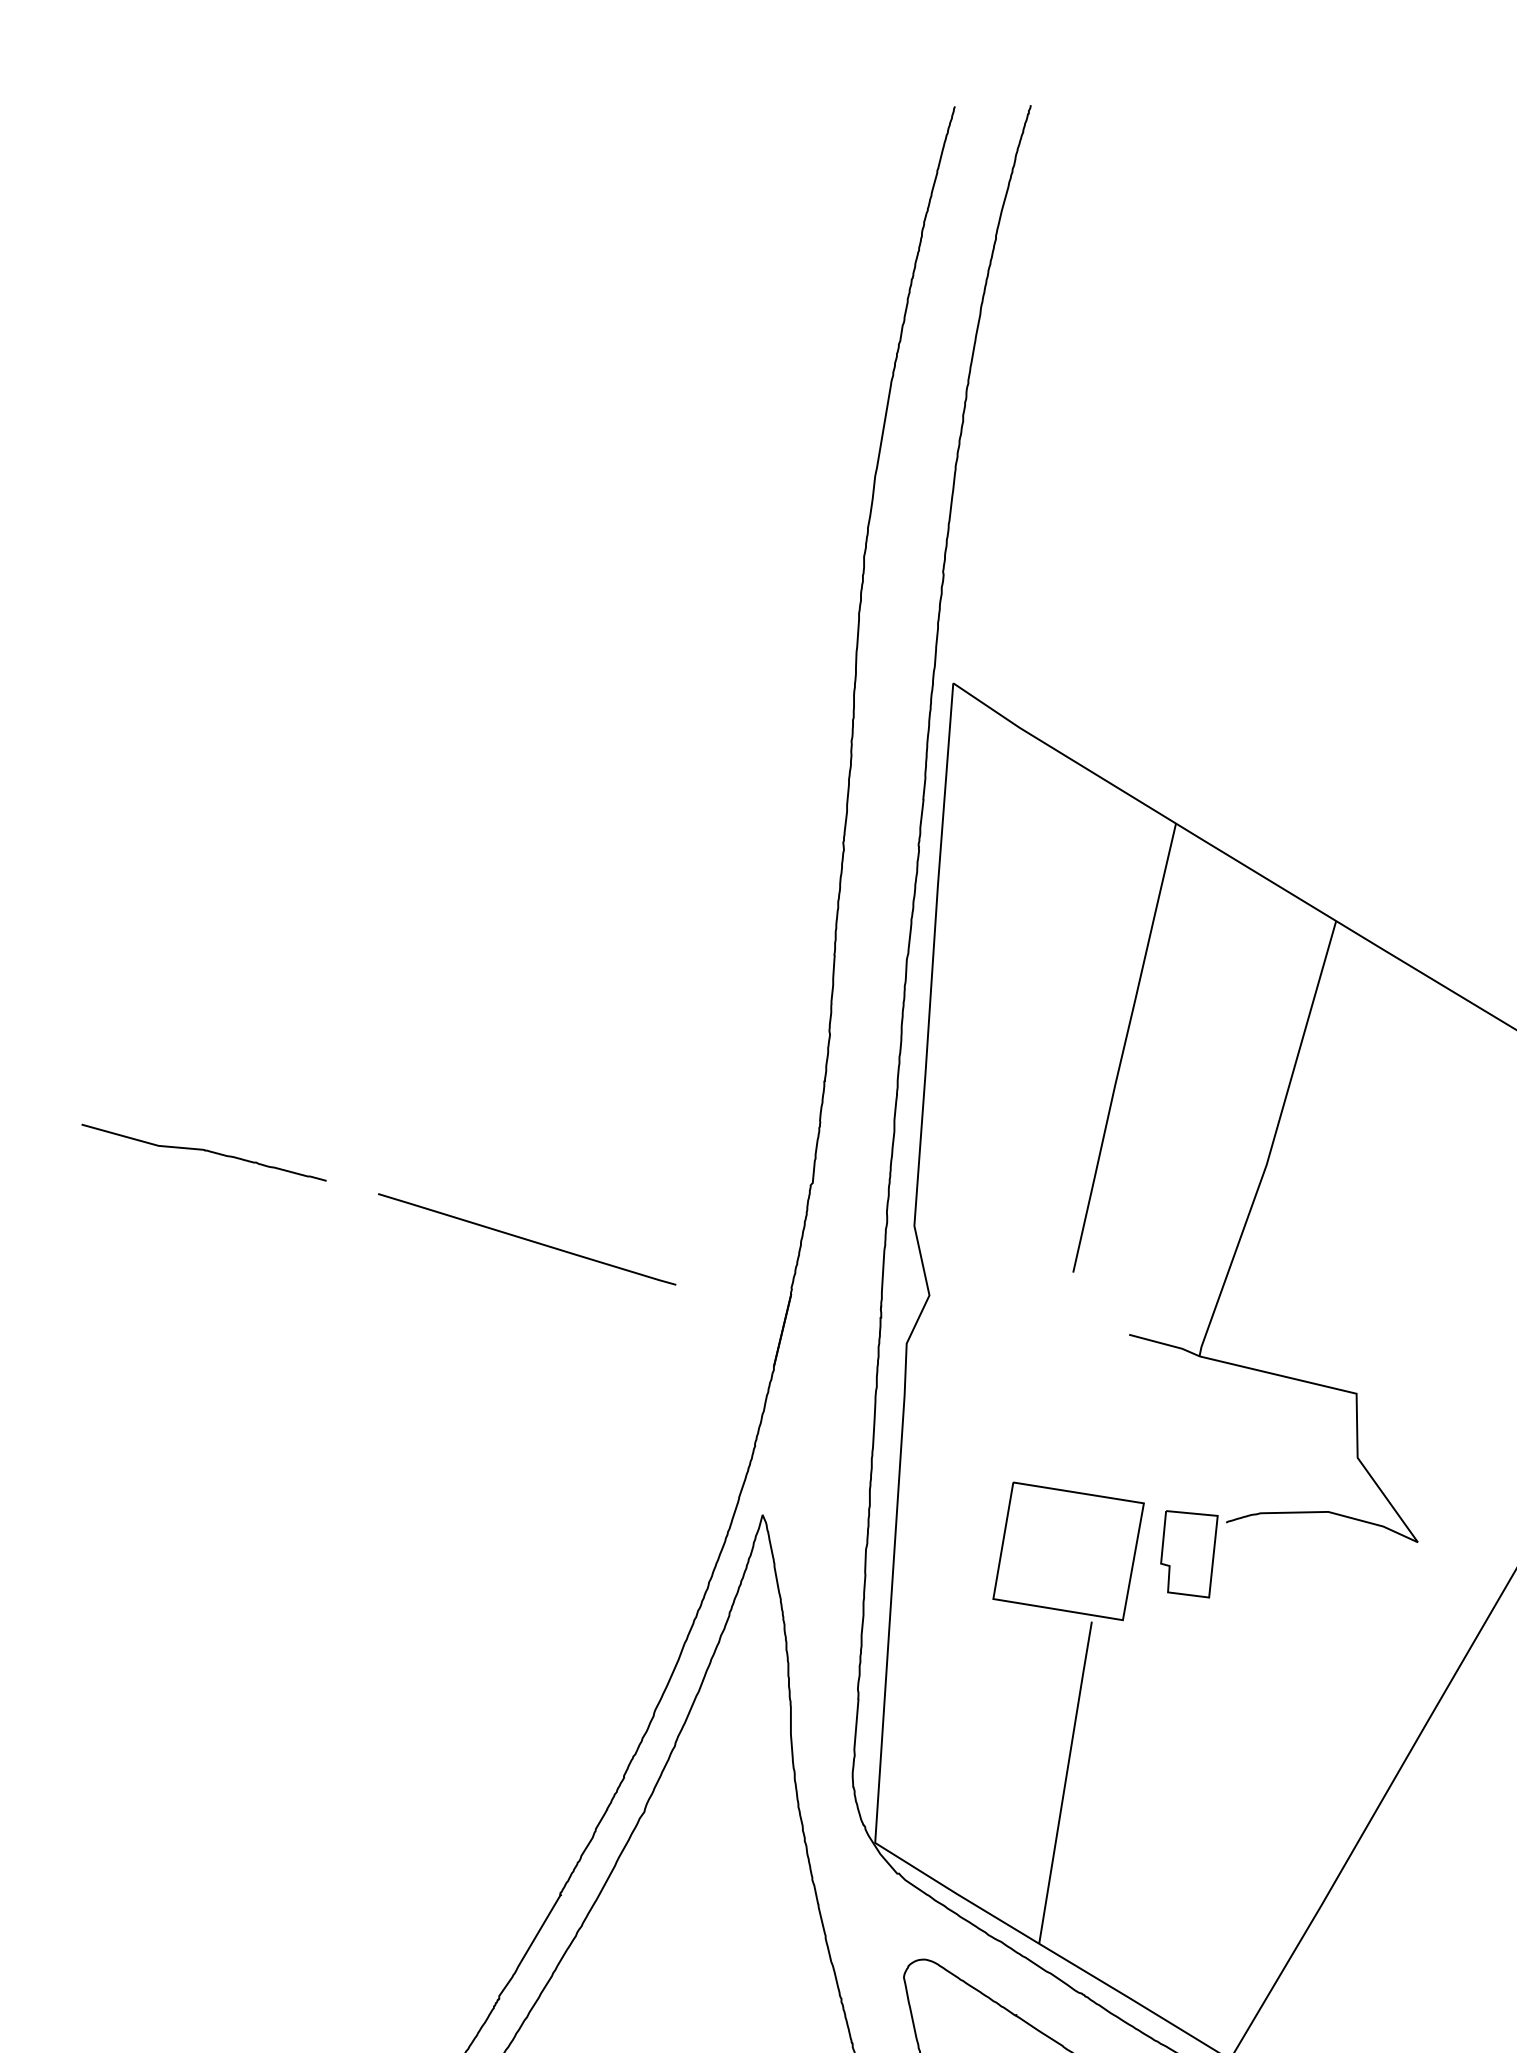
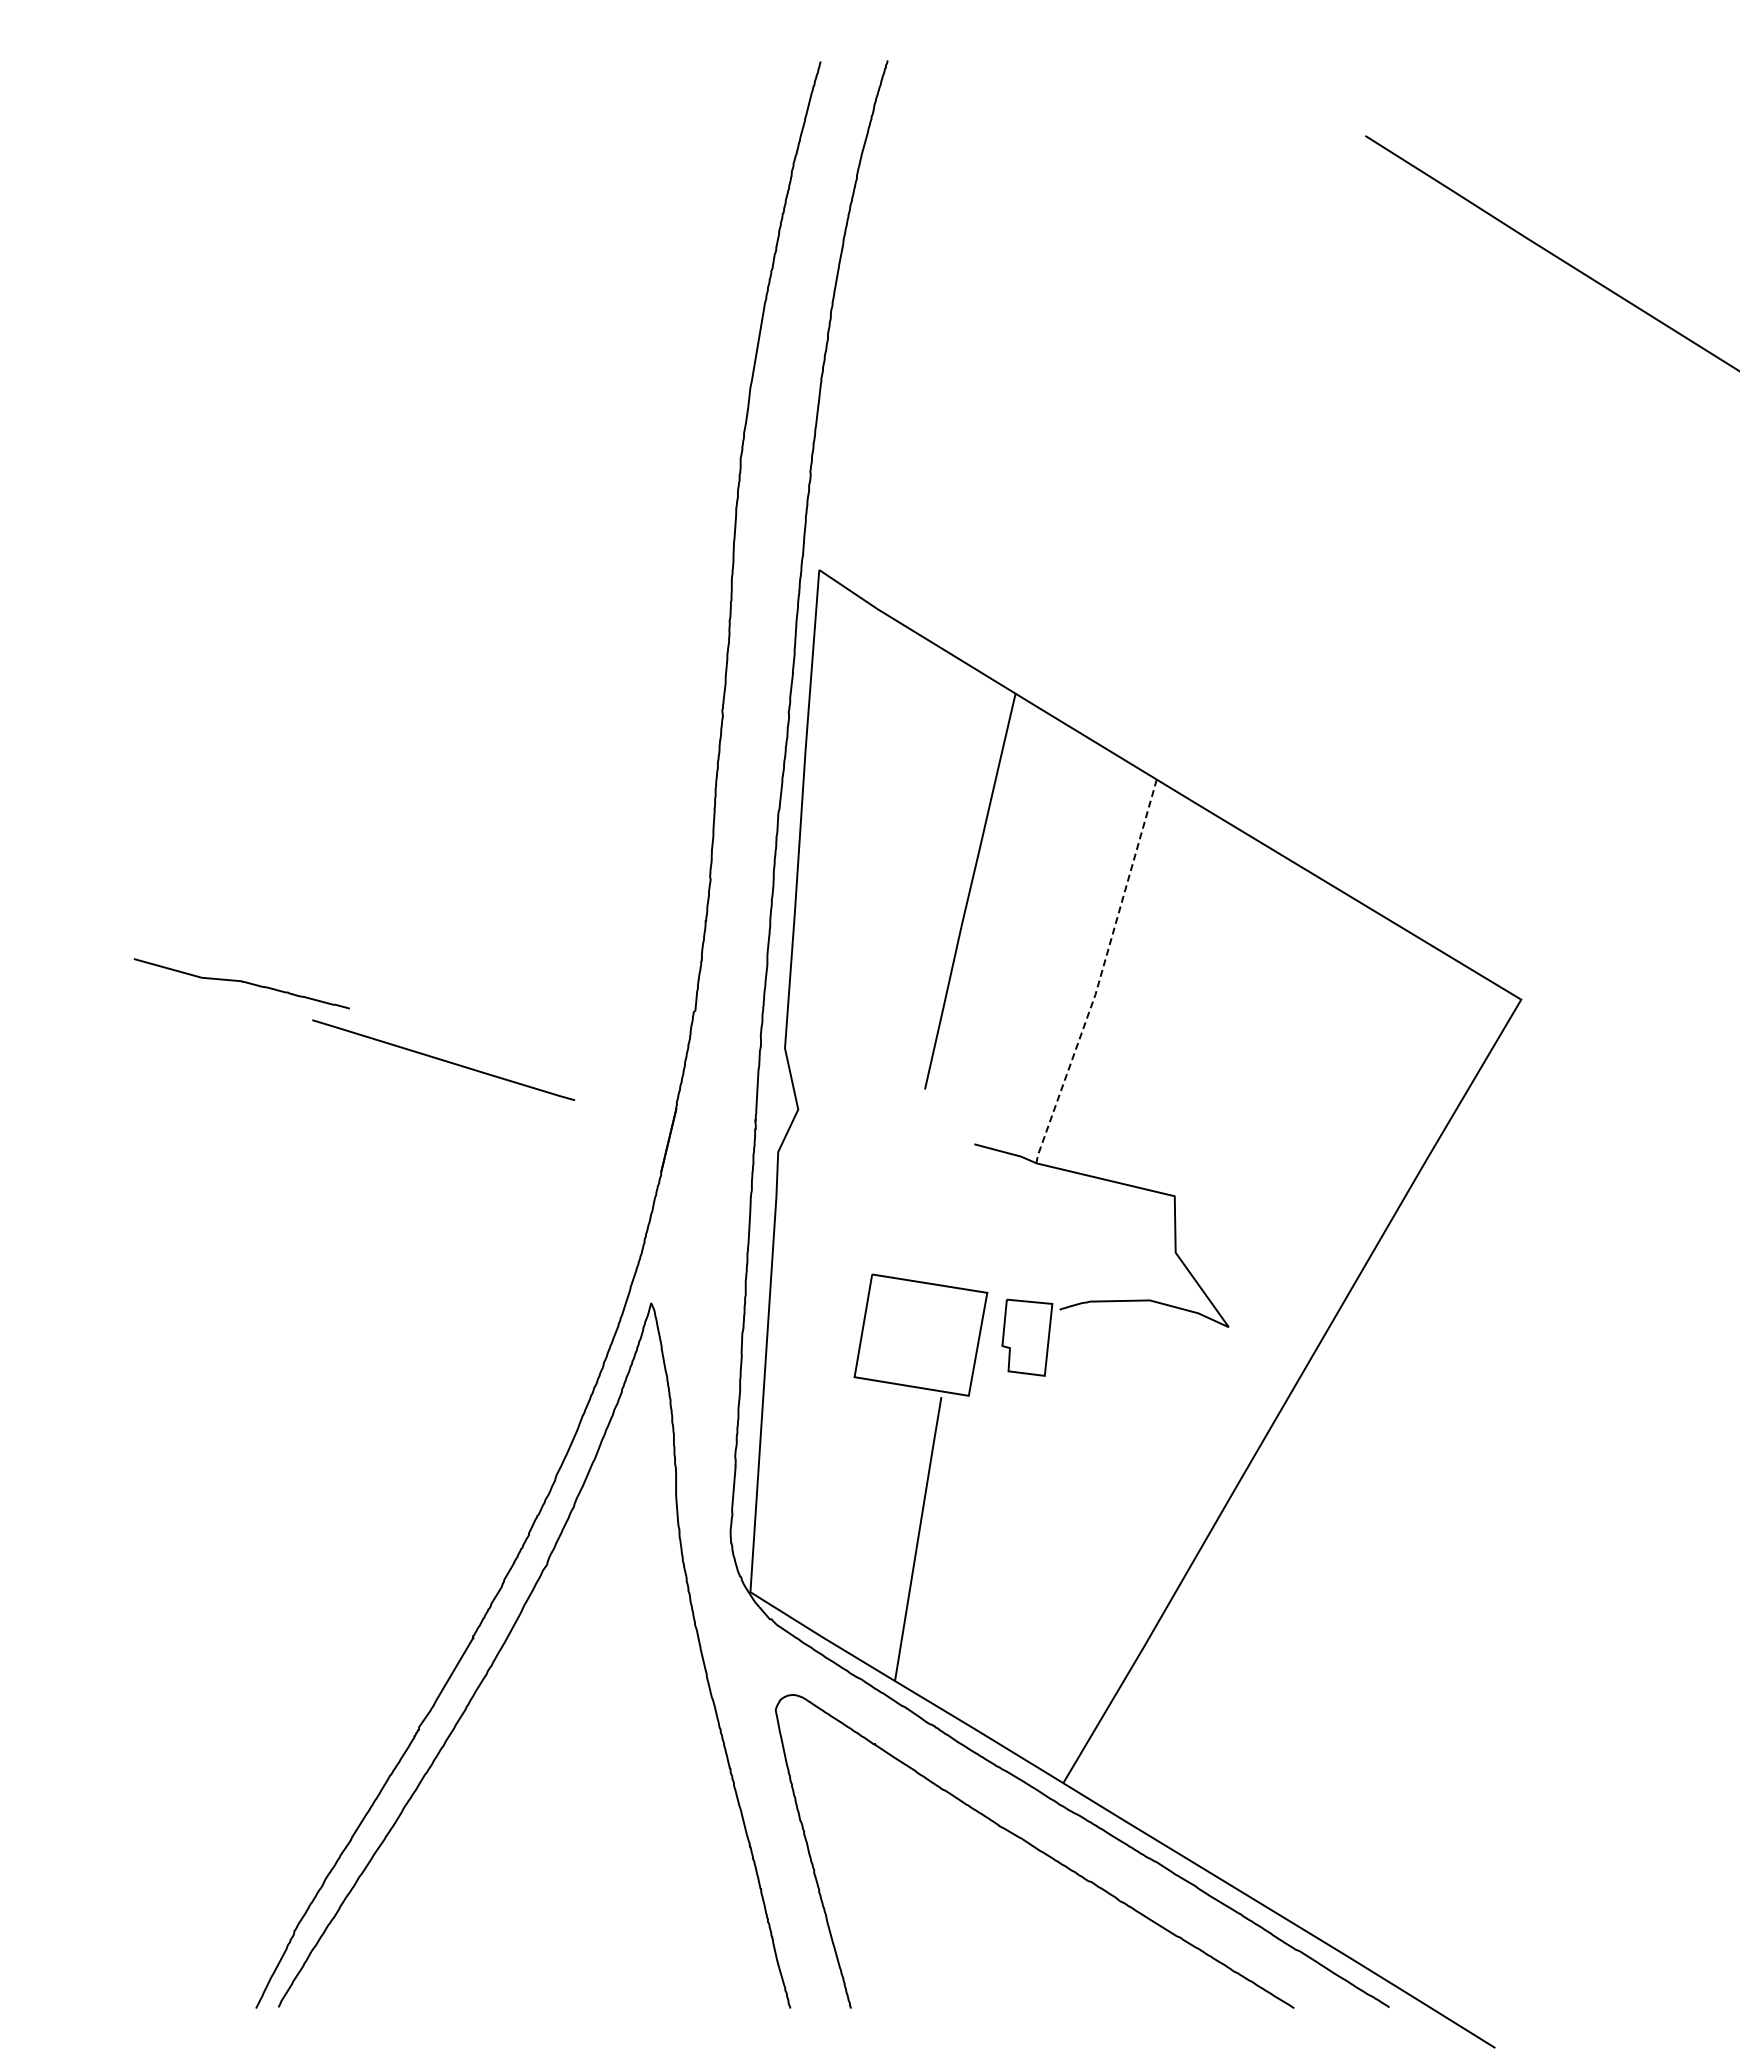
line: (1273, 1142) -> (1101, 974), solid -> dashed
curve: (203, 1151) -> (241, 982), moved

